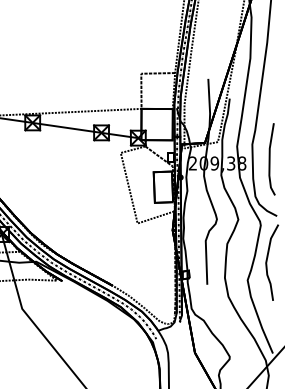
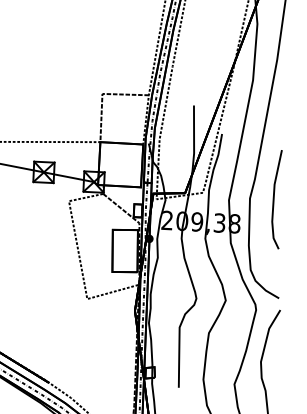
line: (270, 159) -> (274, 199), moved

